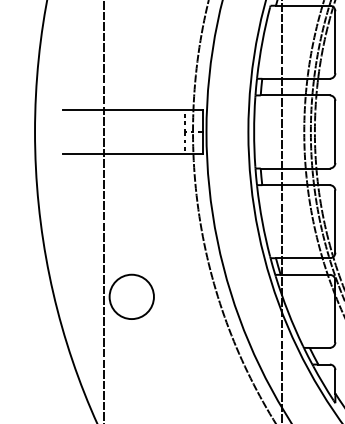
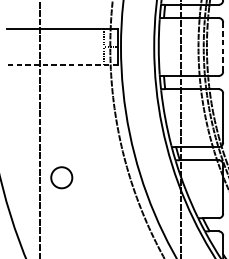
line: (335, 131) -> (223, 46), solid -> dashed
line: (132, 154) -> (62, 64), solid -> dashed
circle: (131, 296) -> (61, 177), size x0.6

